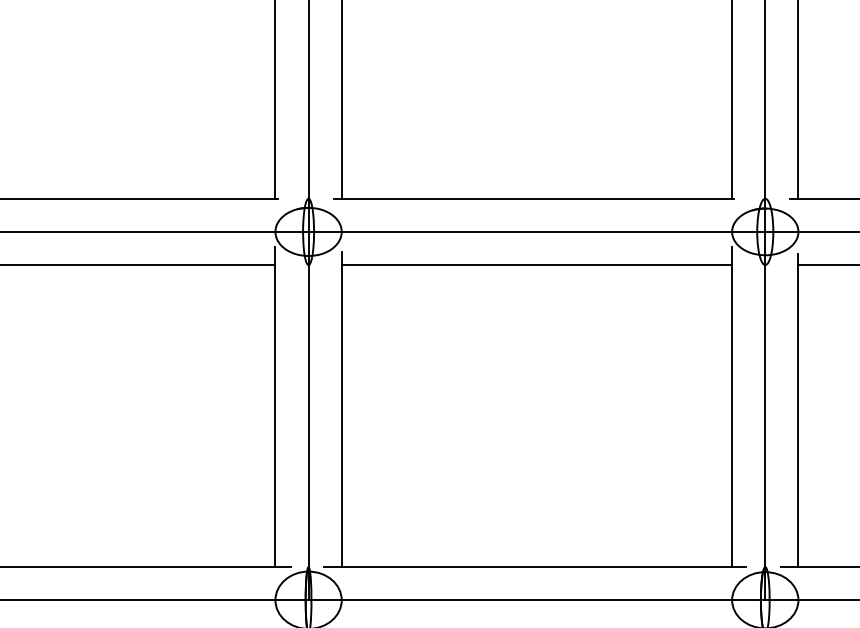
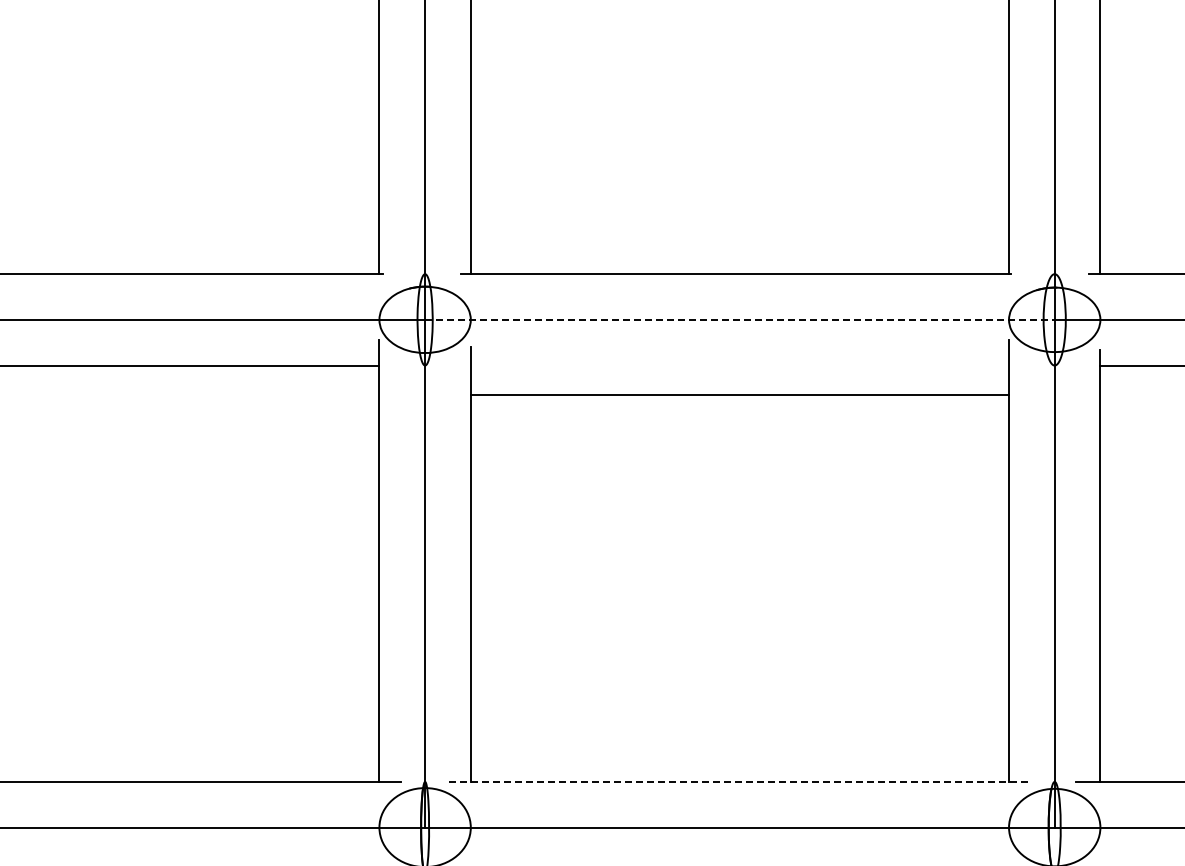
line: (536, 231) -> (739, 319), solid -> dashed
line: (536, 265) -> (739, 394), moved
line: (534, 566) -> (736, 781), solid -> dashed

